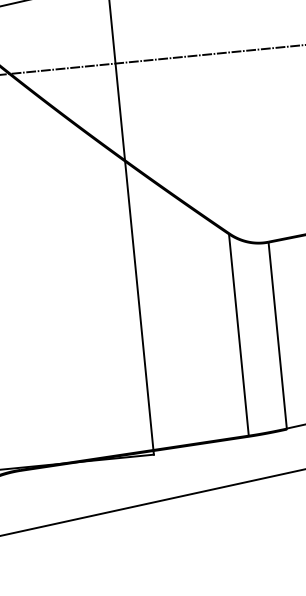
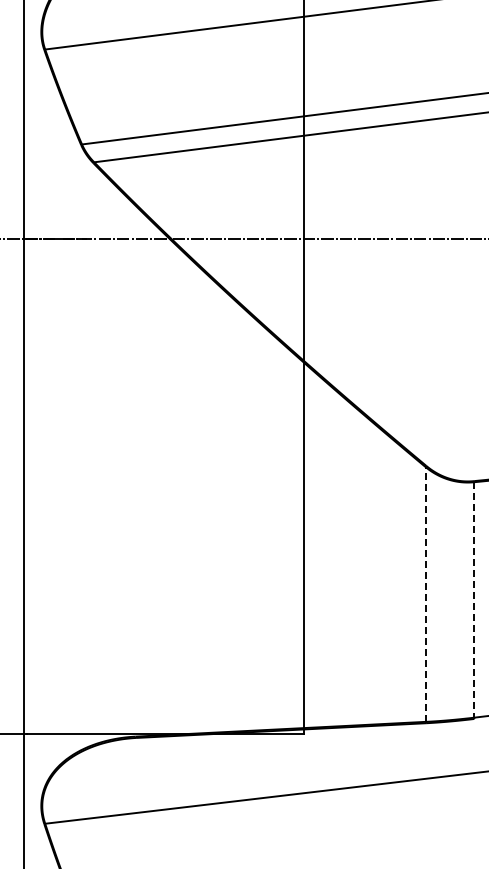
line: (238, 334) -> (425, 593), solid -> dashed
line: (277, 335) -> (474, 599), solid -> dashed

